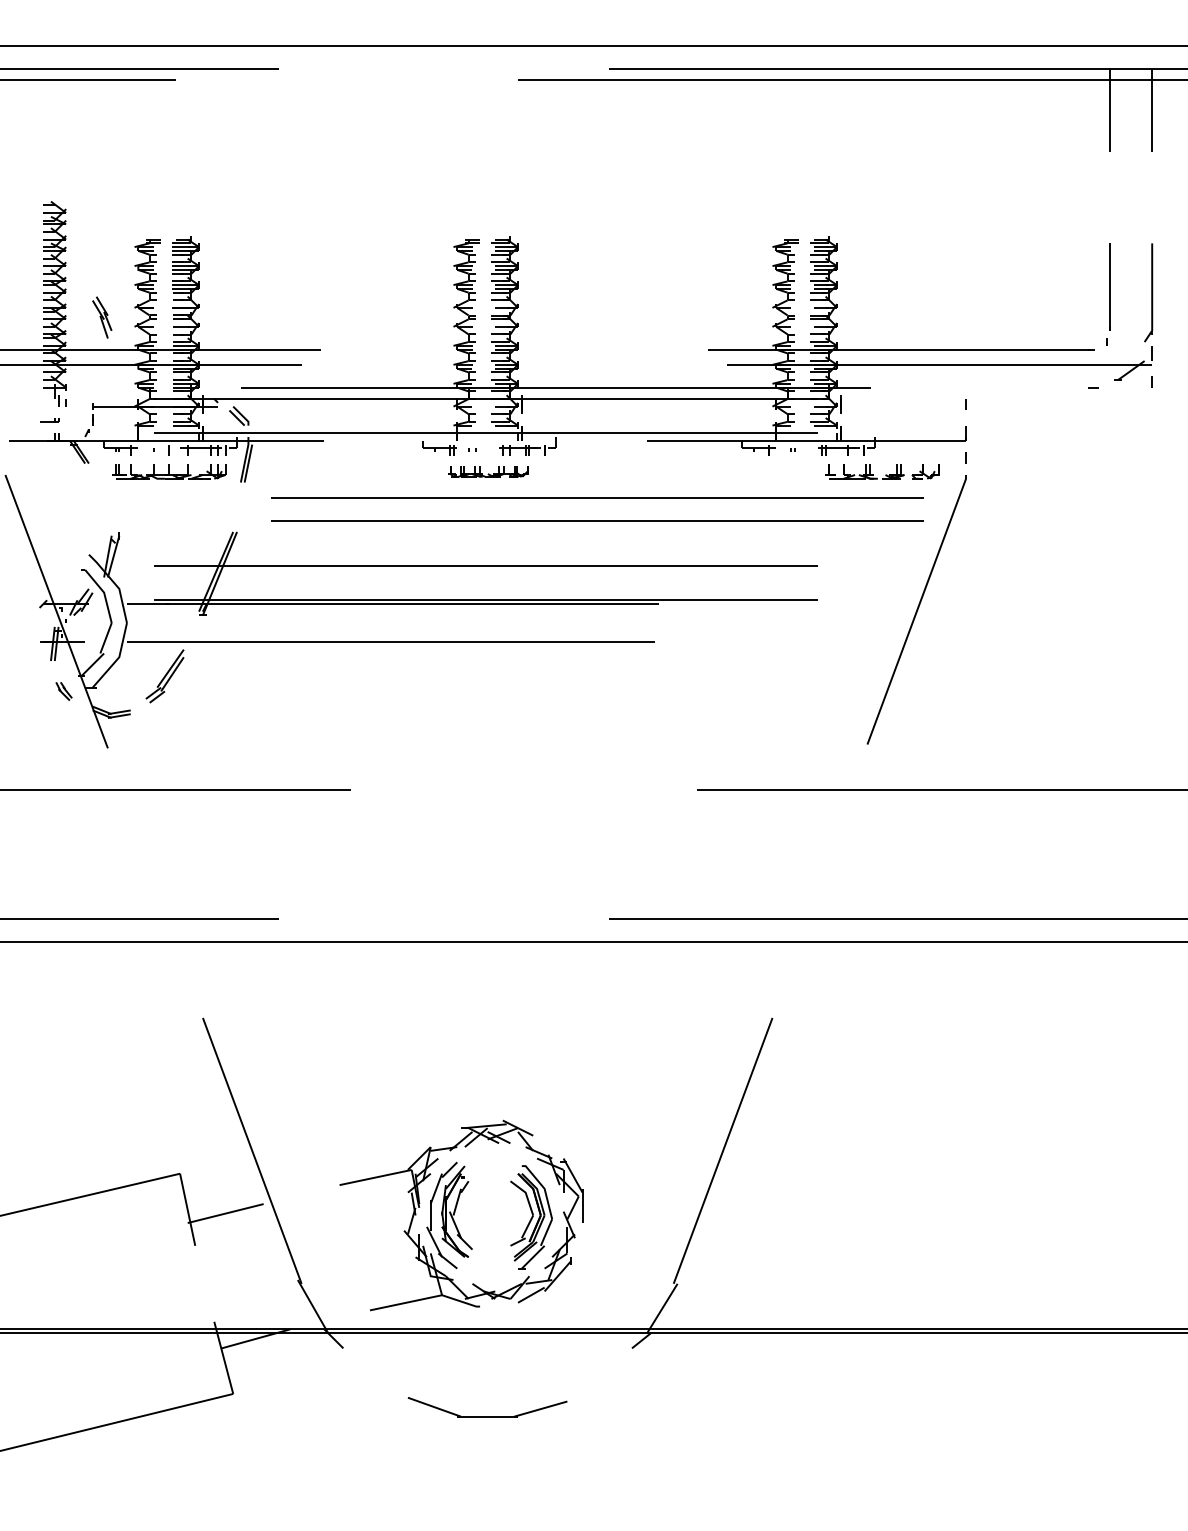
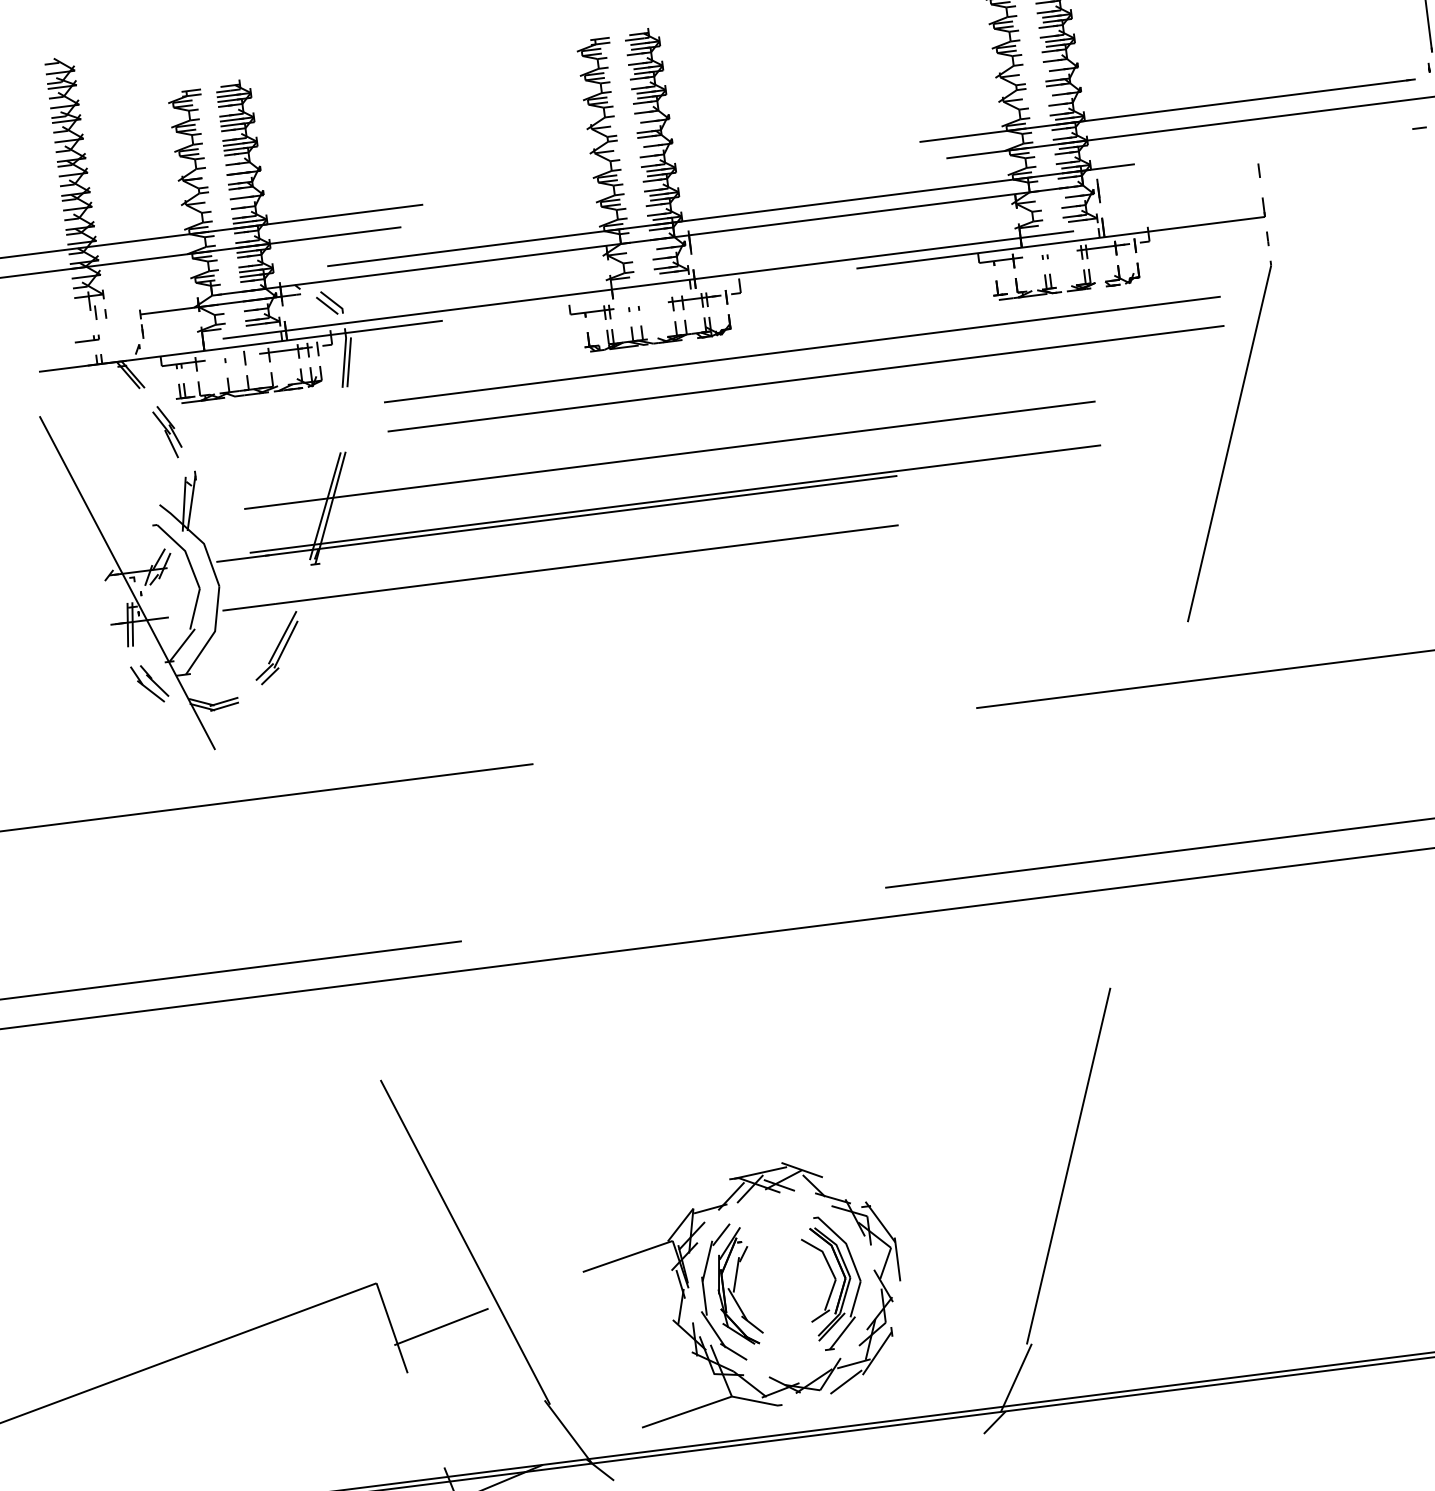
part: (102, 317) -> (168, 431), moved
part: (488, 471) -> (658, 333), size x1.43
part: (882, 471) -> (1066, 281), moved
part: (63, 691) -> (149, 684), size x1.67

